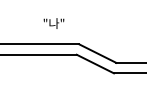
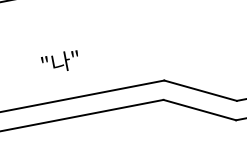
text: (53, 23) -> (59, 62), moved

